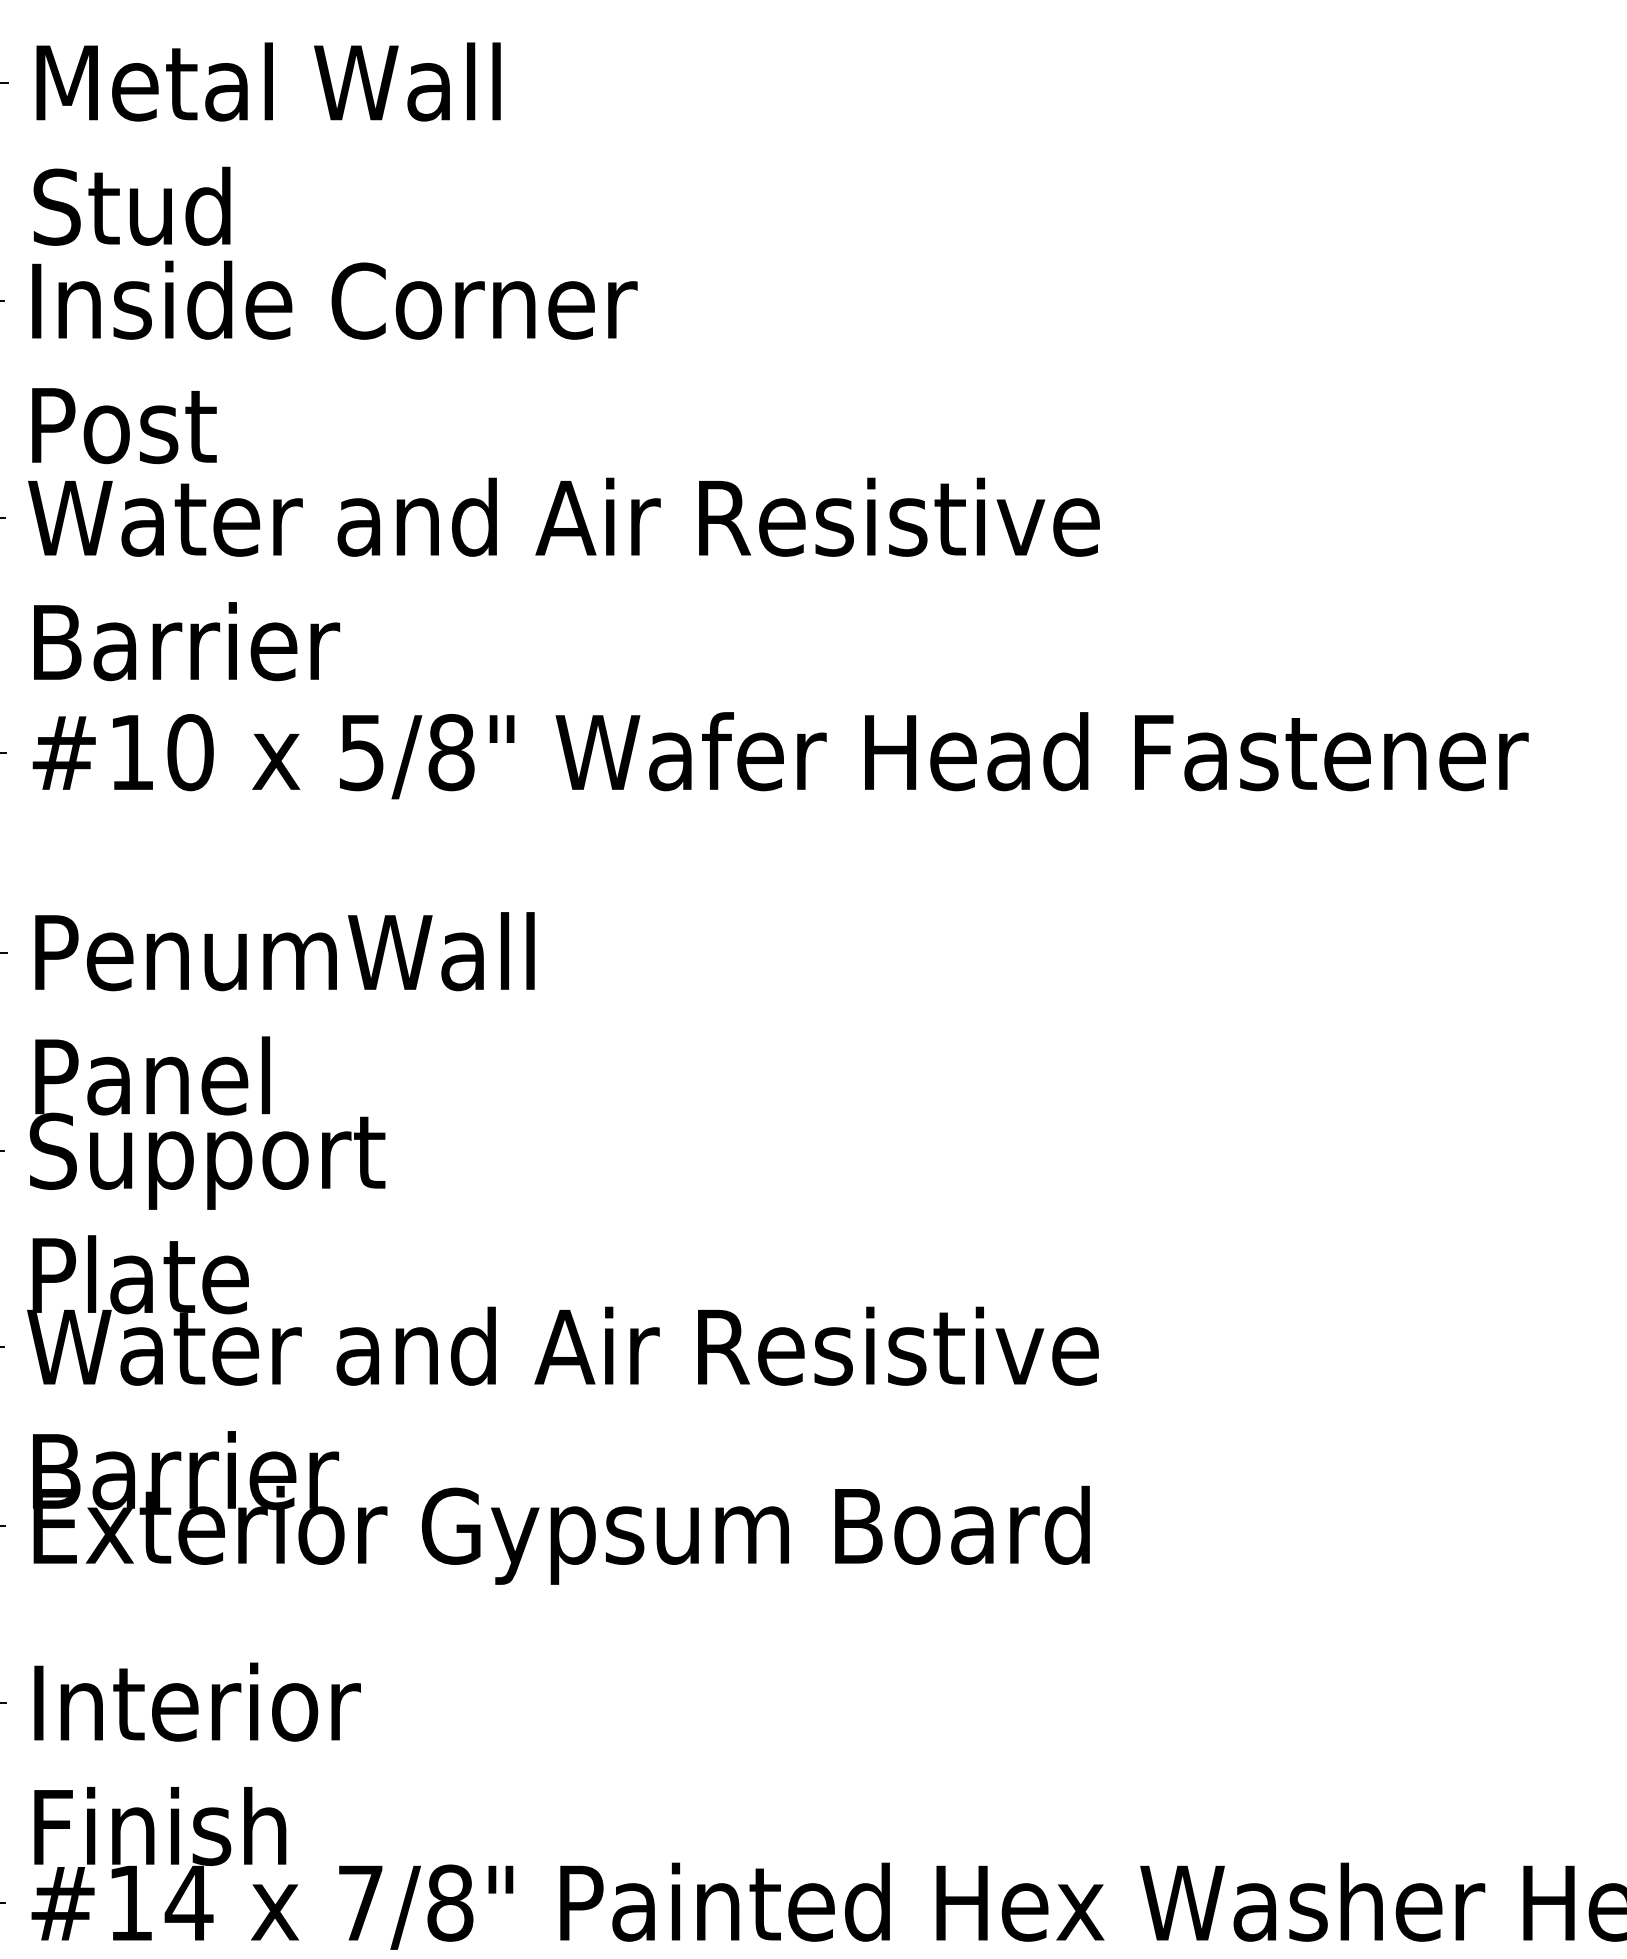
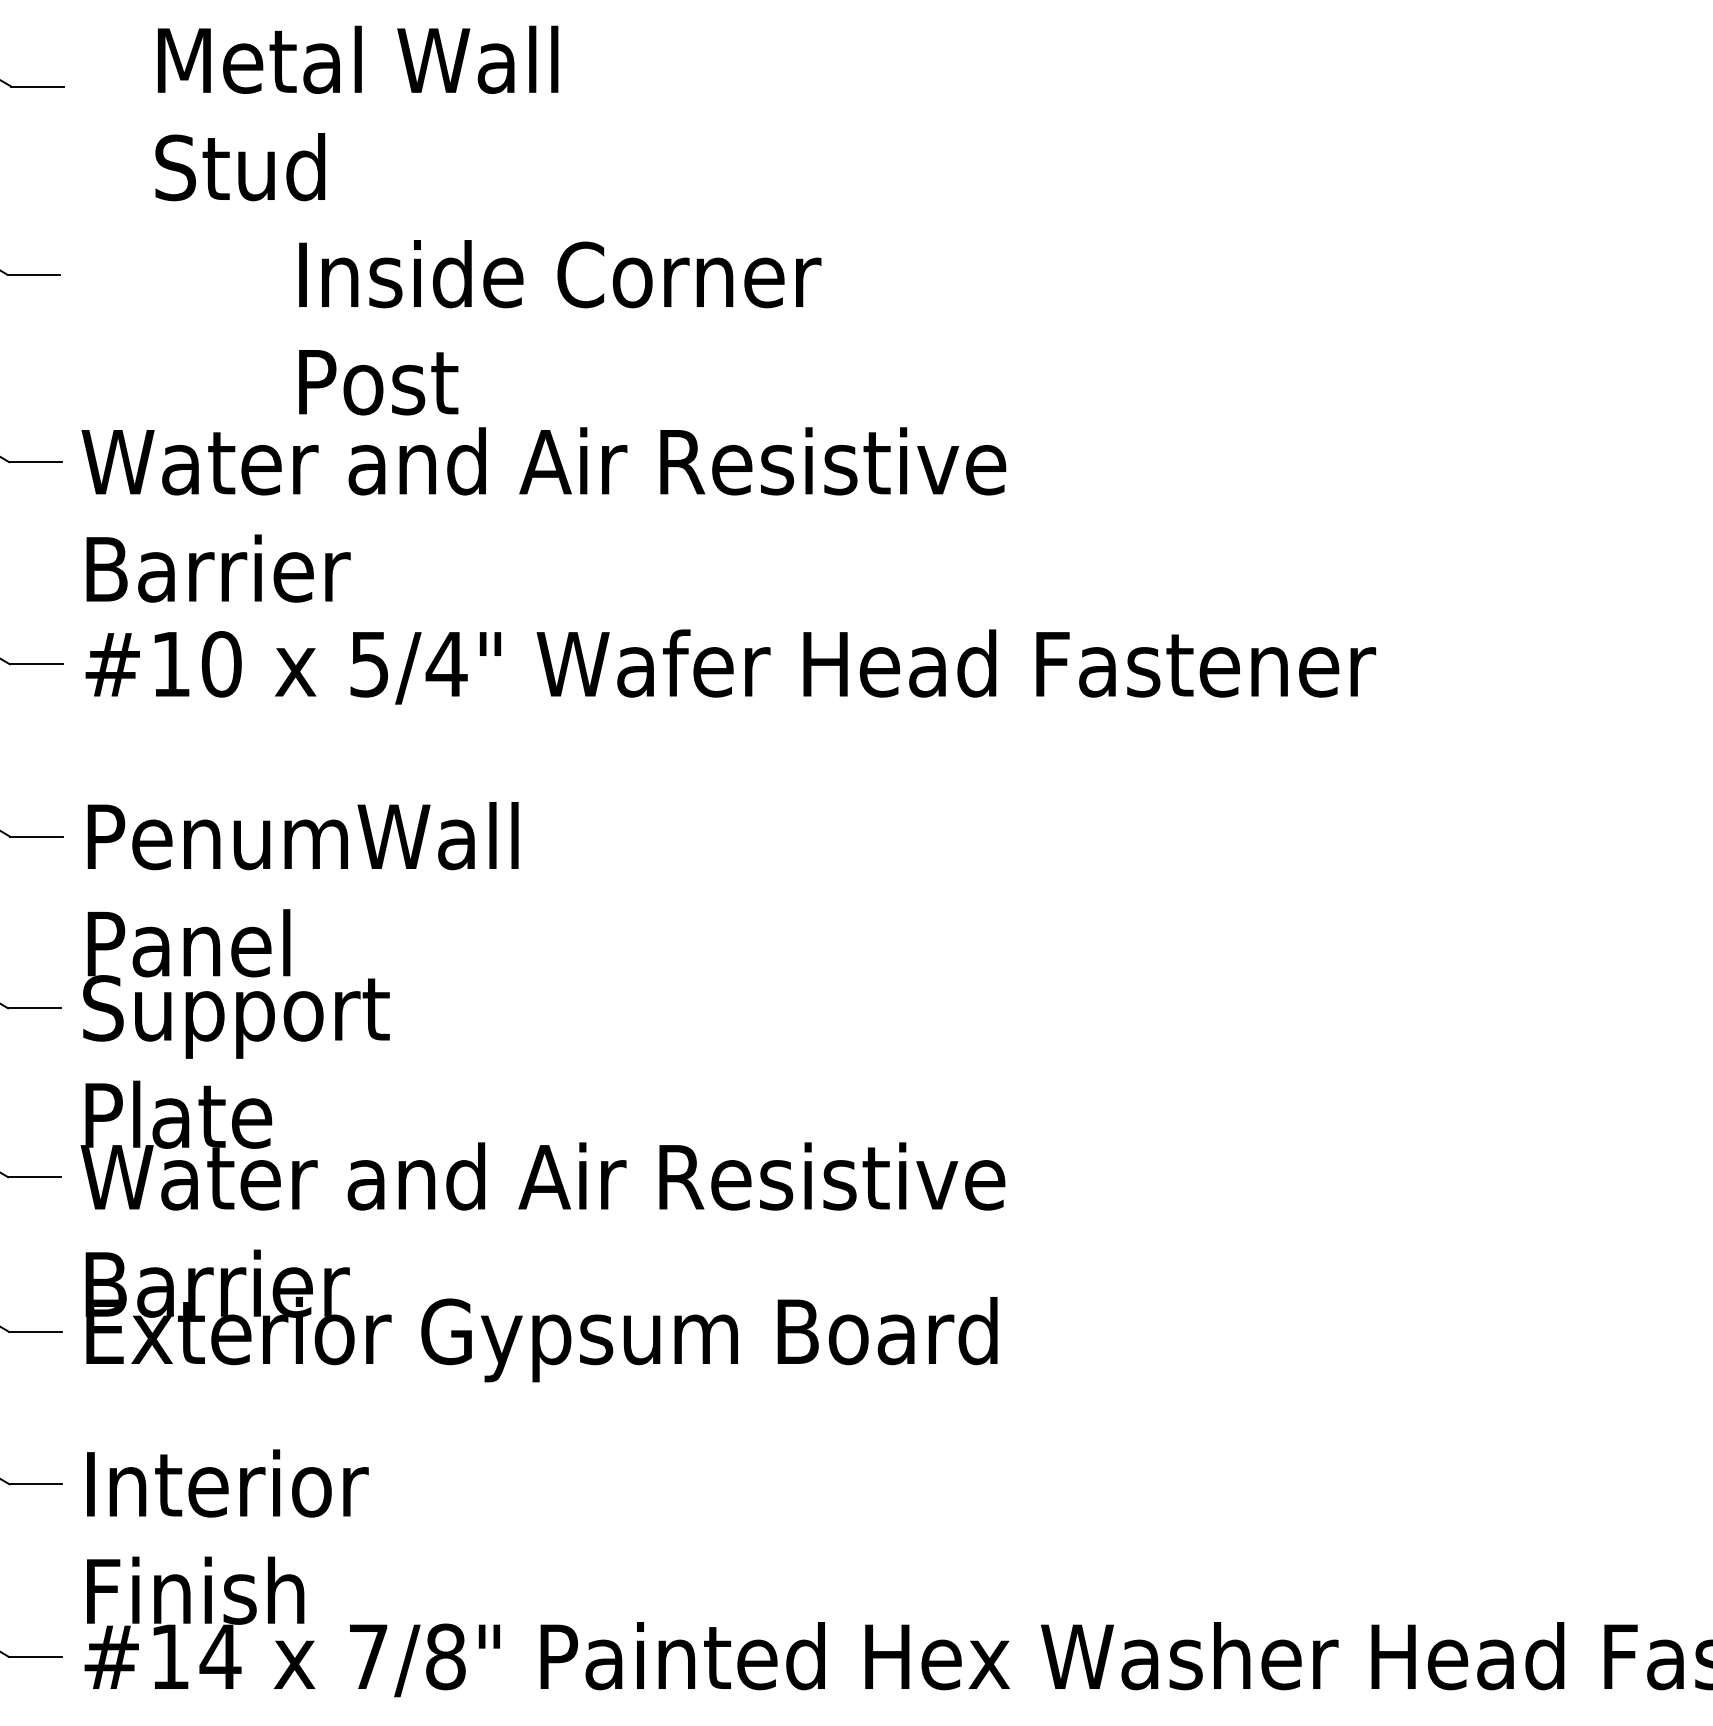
text: (266, 144) -> (356, 113), moved
text: (335, 362) -> (560, 327), moved
text: (451, 752) -> (446, 664), 5/8" -> 5/4"

